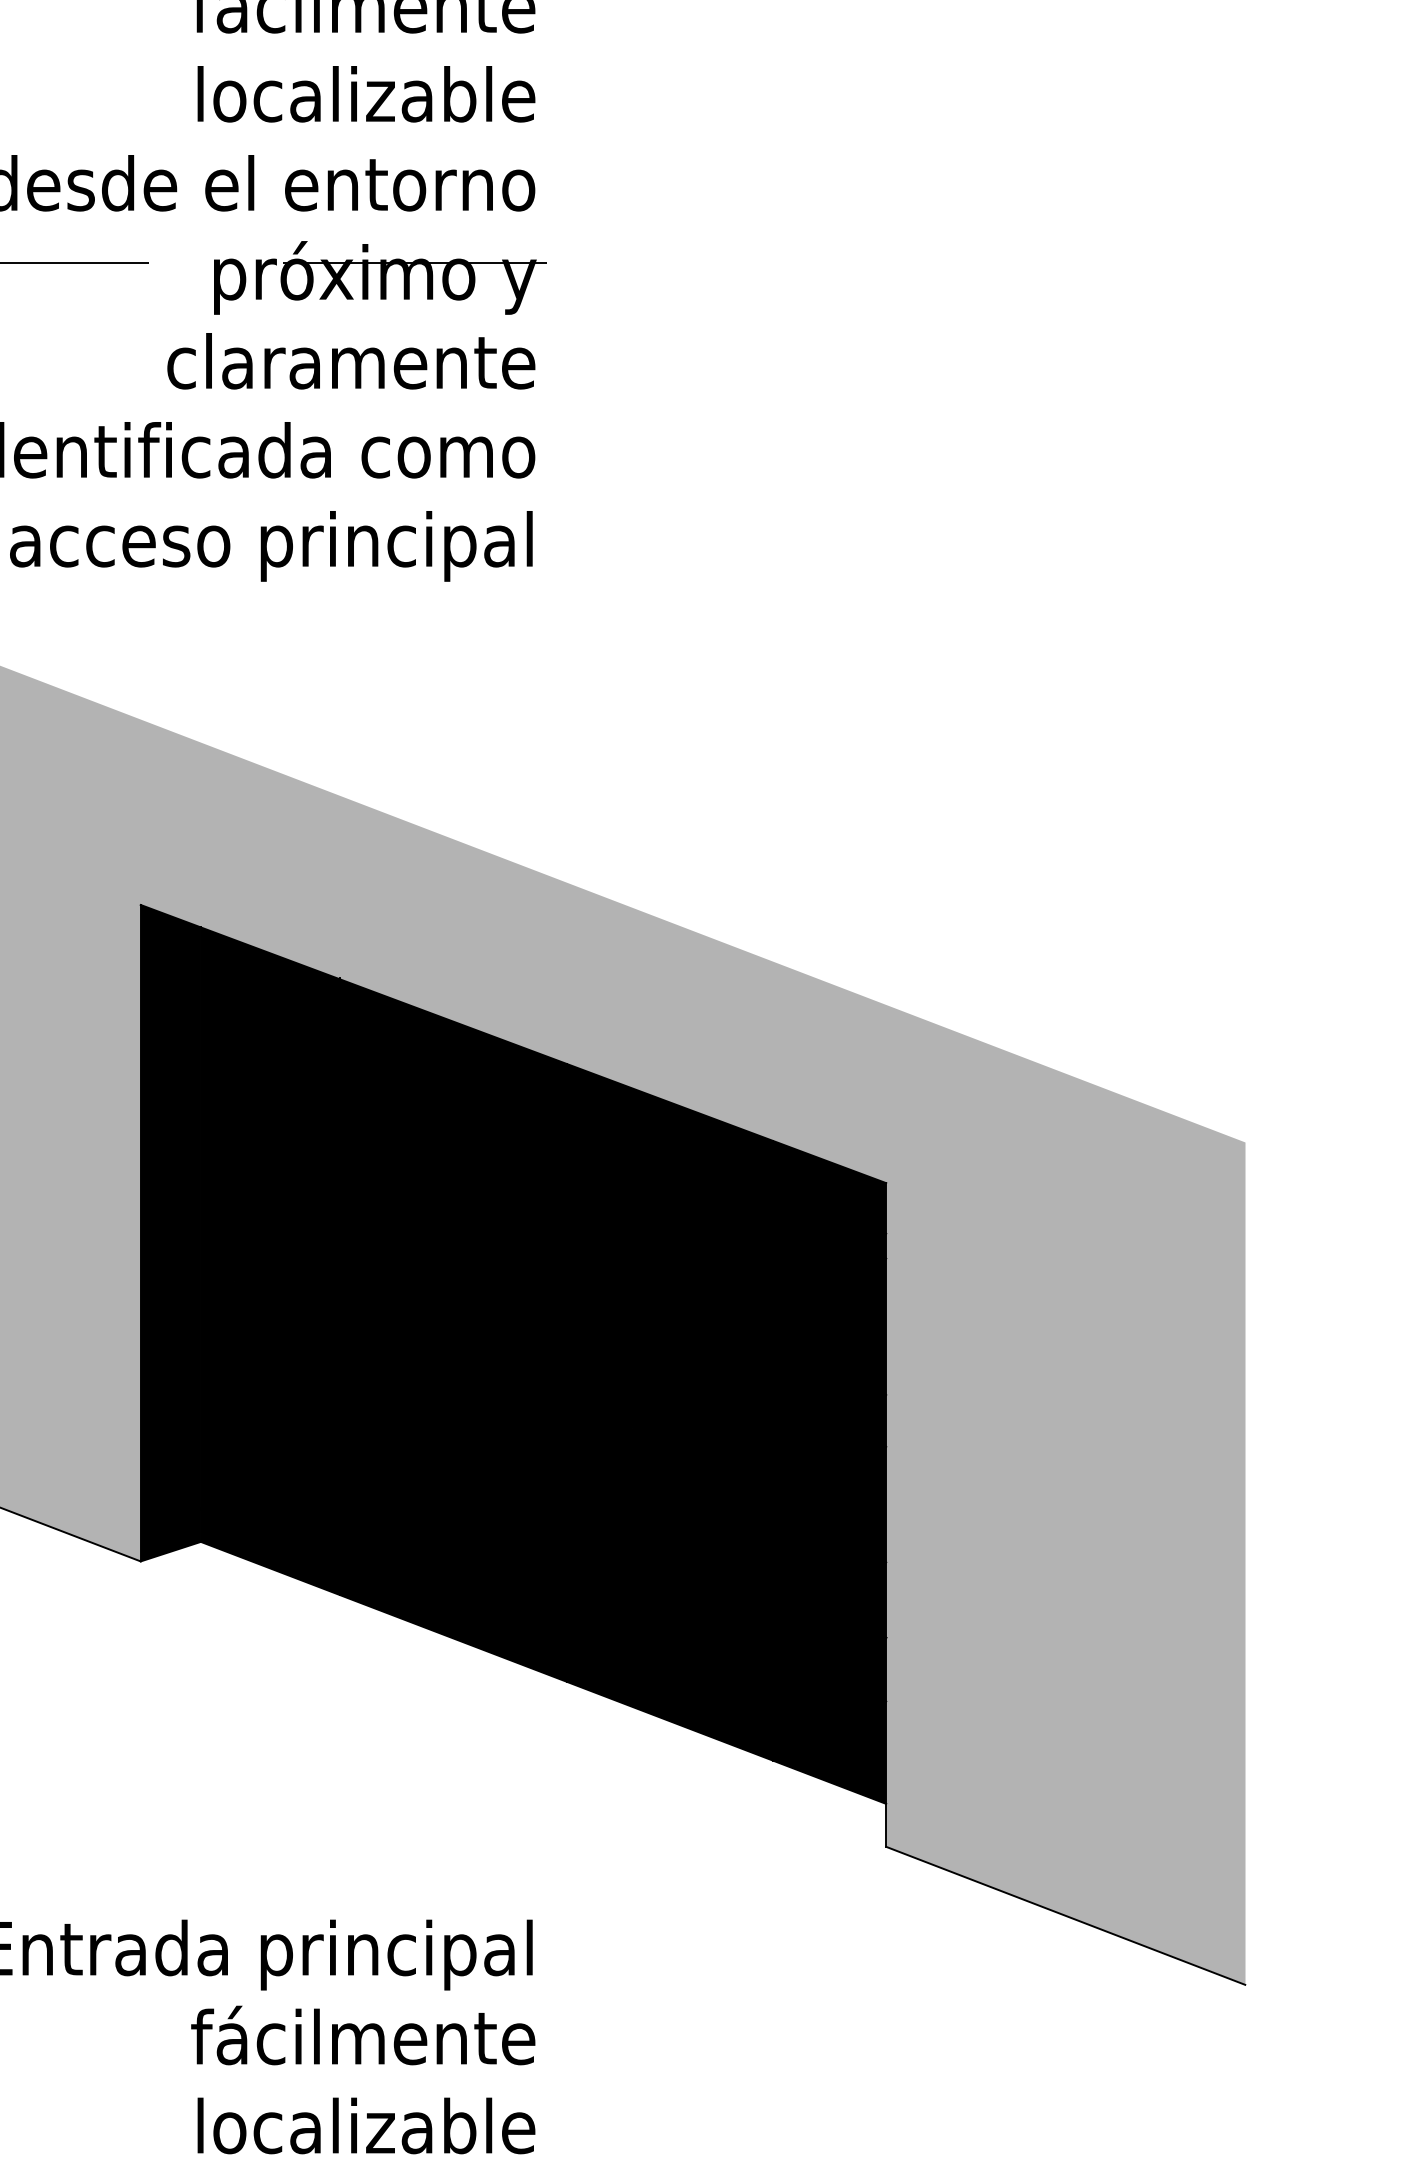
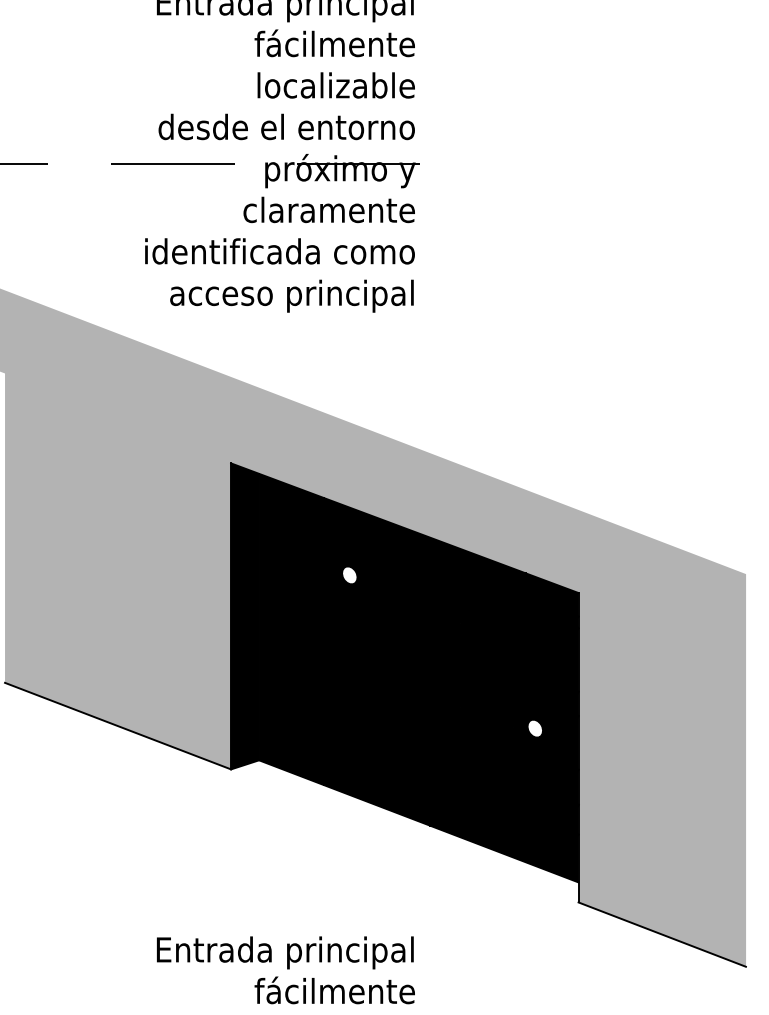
fill: (394, 1145) -> (349, 575), removed
fill: (793, 1473) -> (535, 728), removed

